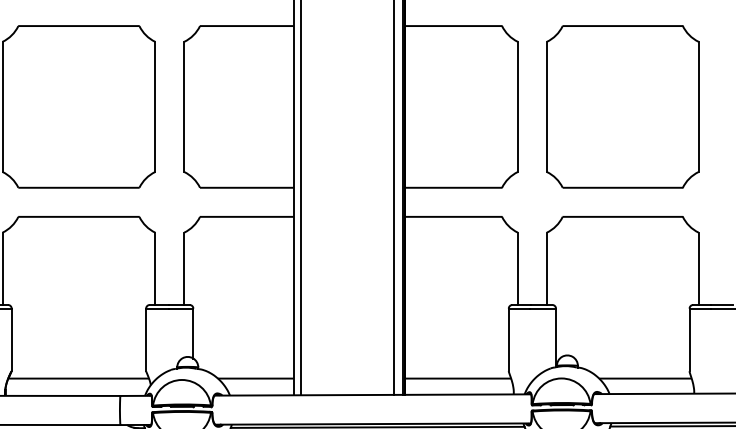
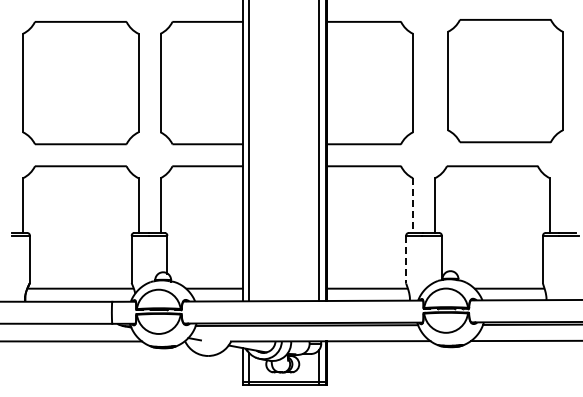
part: (622, 107) -> (505, 81), moved
line: (518, 270) -> (413, 206), solid -> dashed
line: (509, 340) -> (406, 259), solid -> dashed

